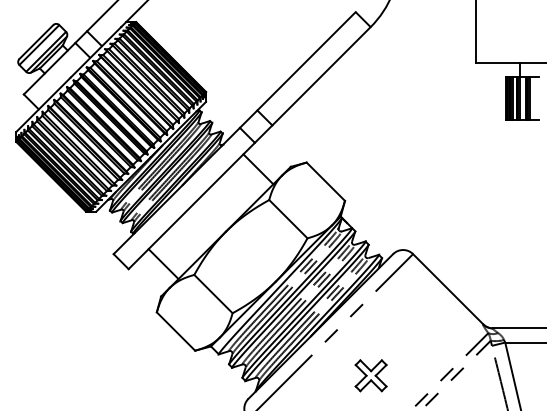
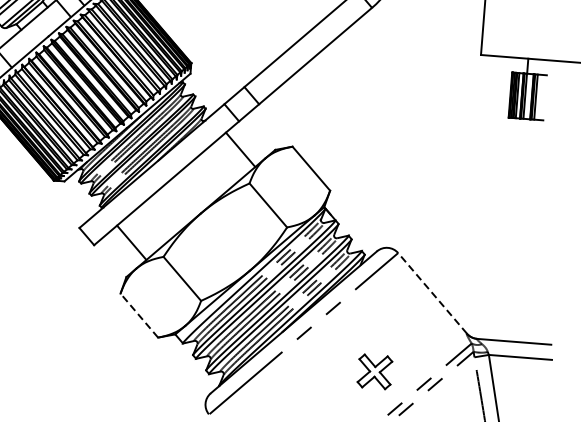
line: (448, 289) -> (432, 293), solid -> dashed
line: (175, 331) -> (138, 315), solid -> dashed
part: (370, 375) -> (374, 371), moved

